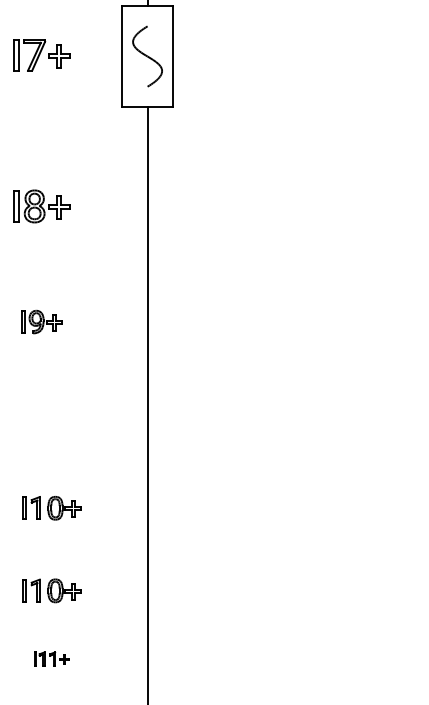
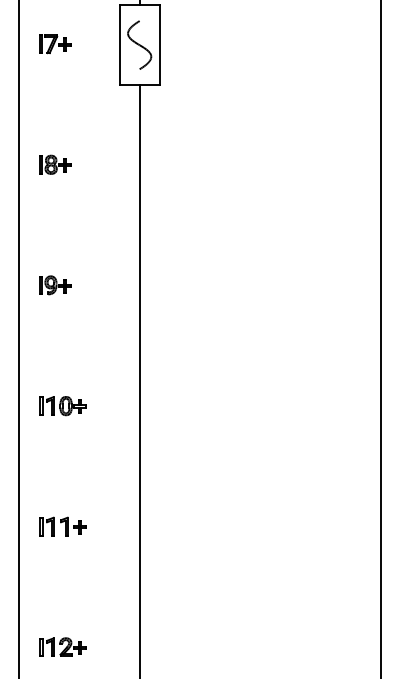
part: (42, 55) -> (55, 44), size x0.71
part: (42, 205) -> (55, 164), size x0.71
part: (42, 322) -> (55, 285), moved
part: (51, 591) -> (62, 472), removed
part: (51, 658) -> (62, 526), size x1.67

